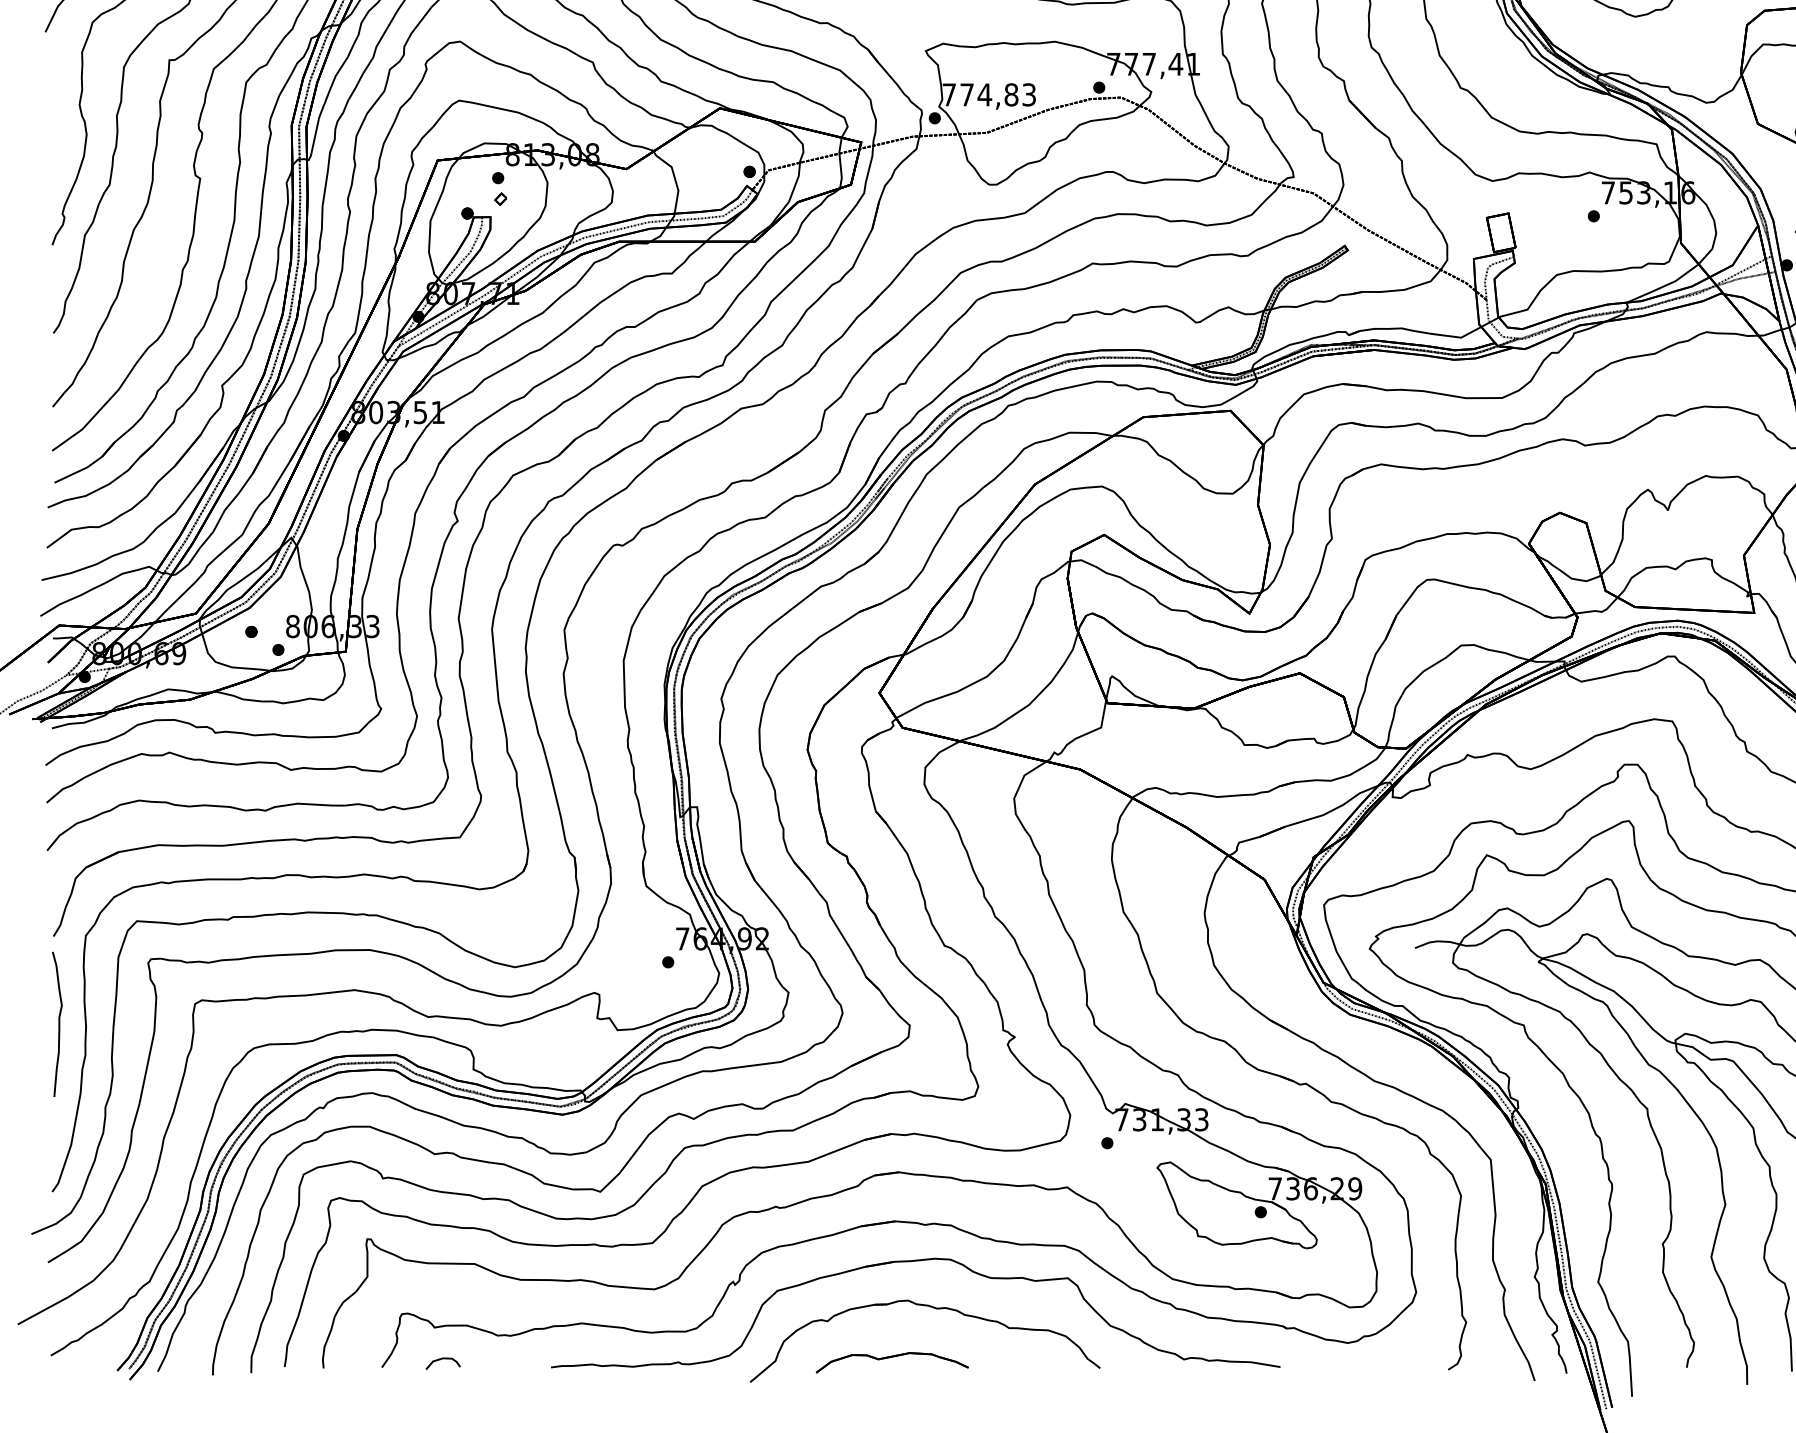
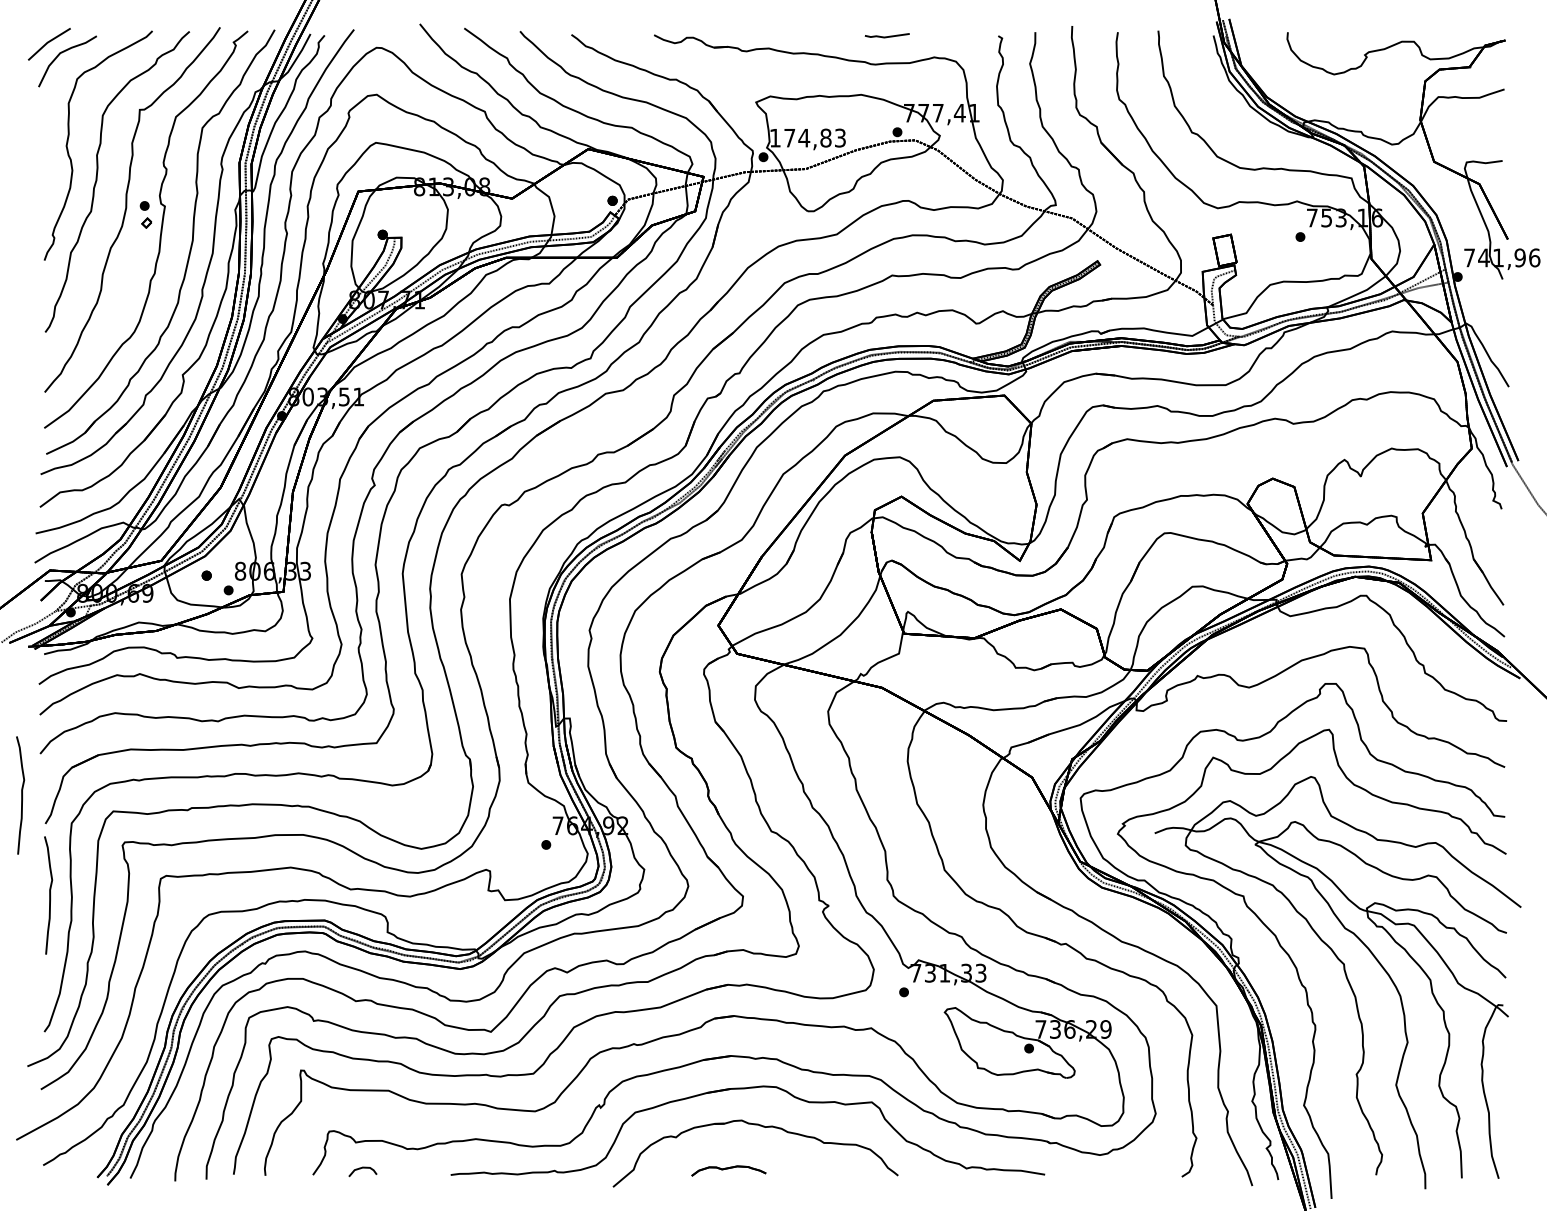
text: (949, 95) -> (775, 138), 774,83 -> 174,83
part: (499, 188) -> (145, 214), moved
curve: (24, 901) -> (21, 795), added
part: (891, 1361) -> (728, 1170), size x0.6

